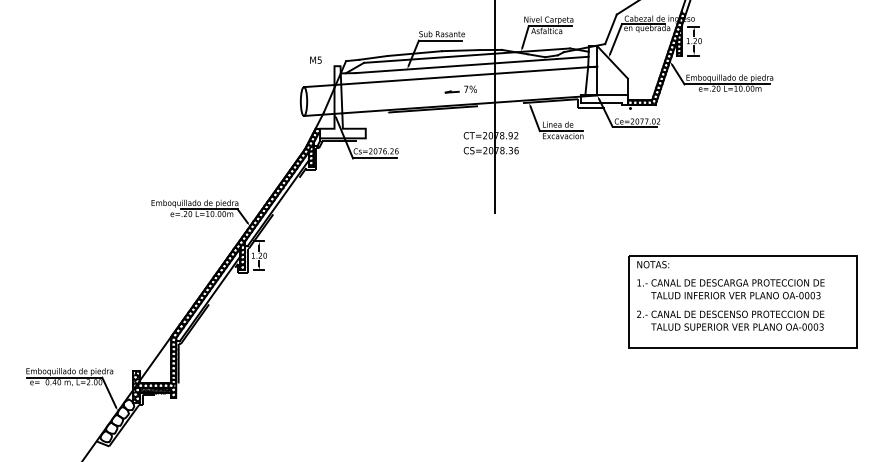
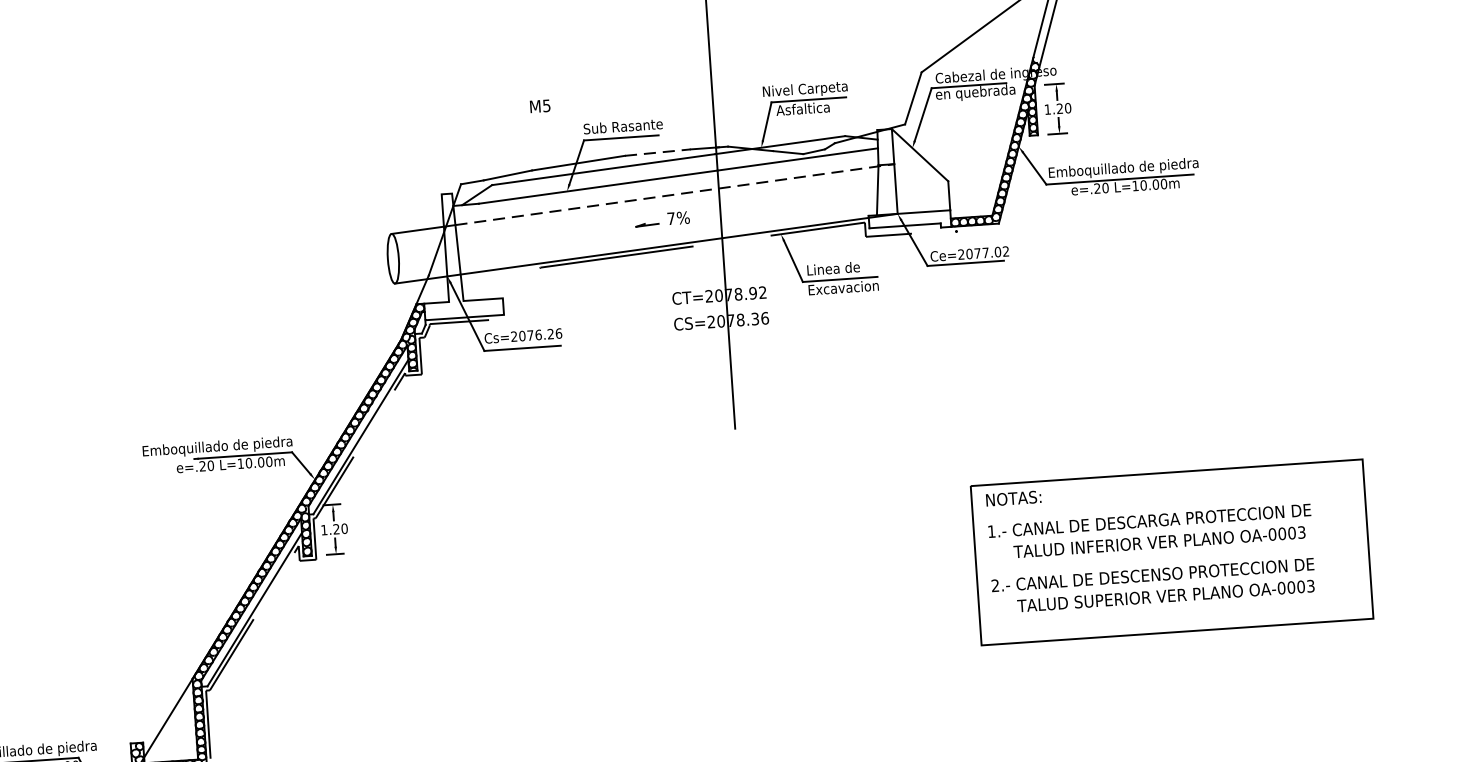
line: (461, 50) -> (658, 152), solid -> dashed
text: (315, 59) -> (539, 105), moved
line: (469, 75) -> (675, 194), solid -> dashed

